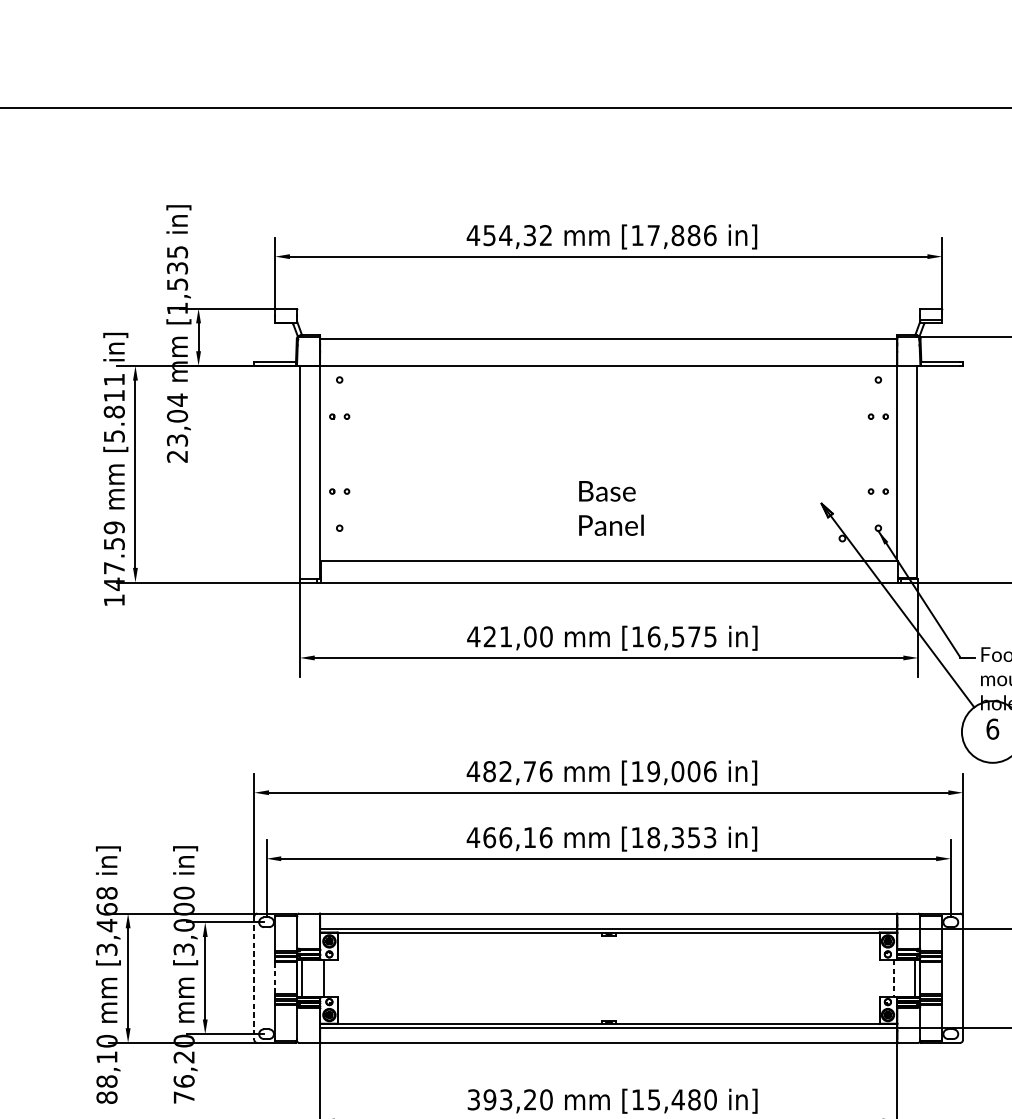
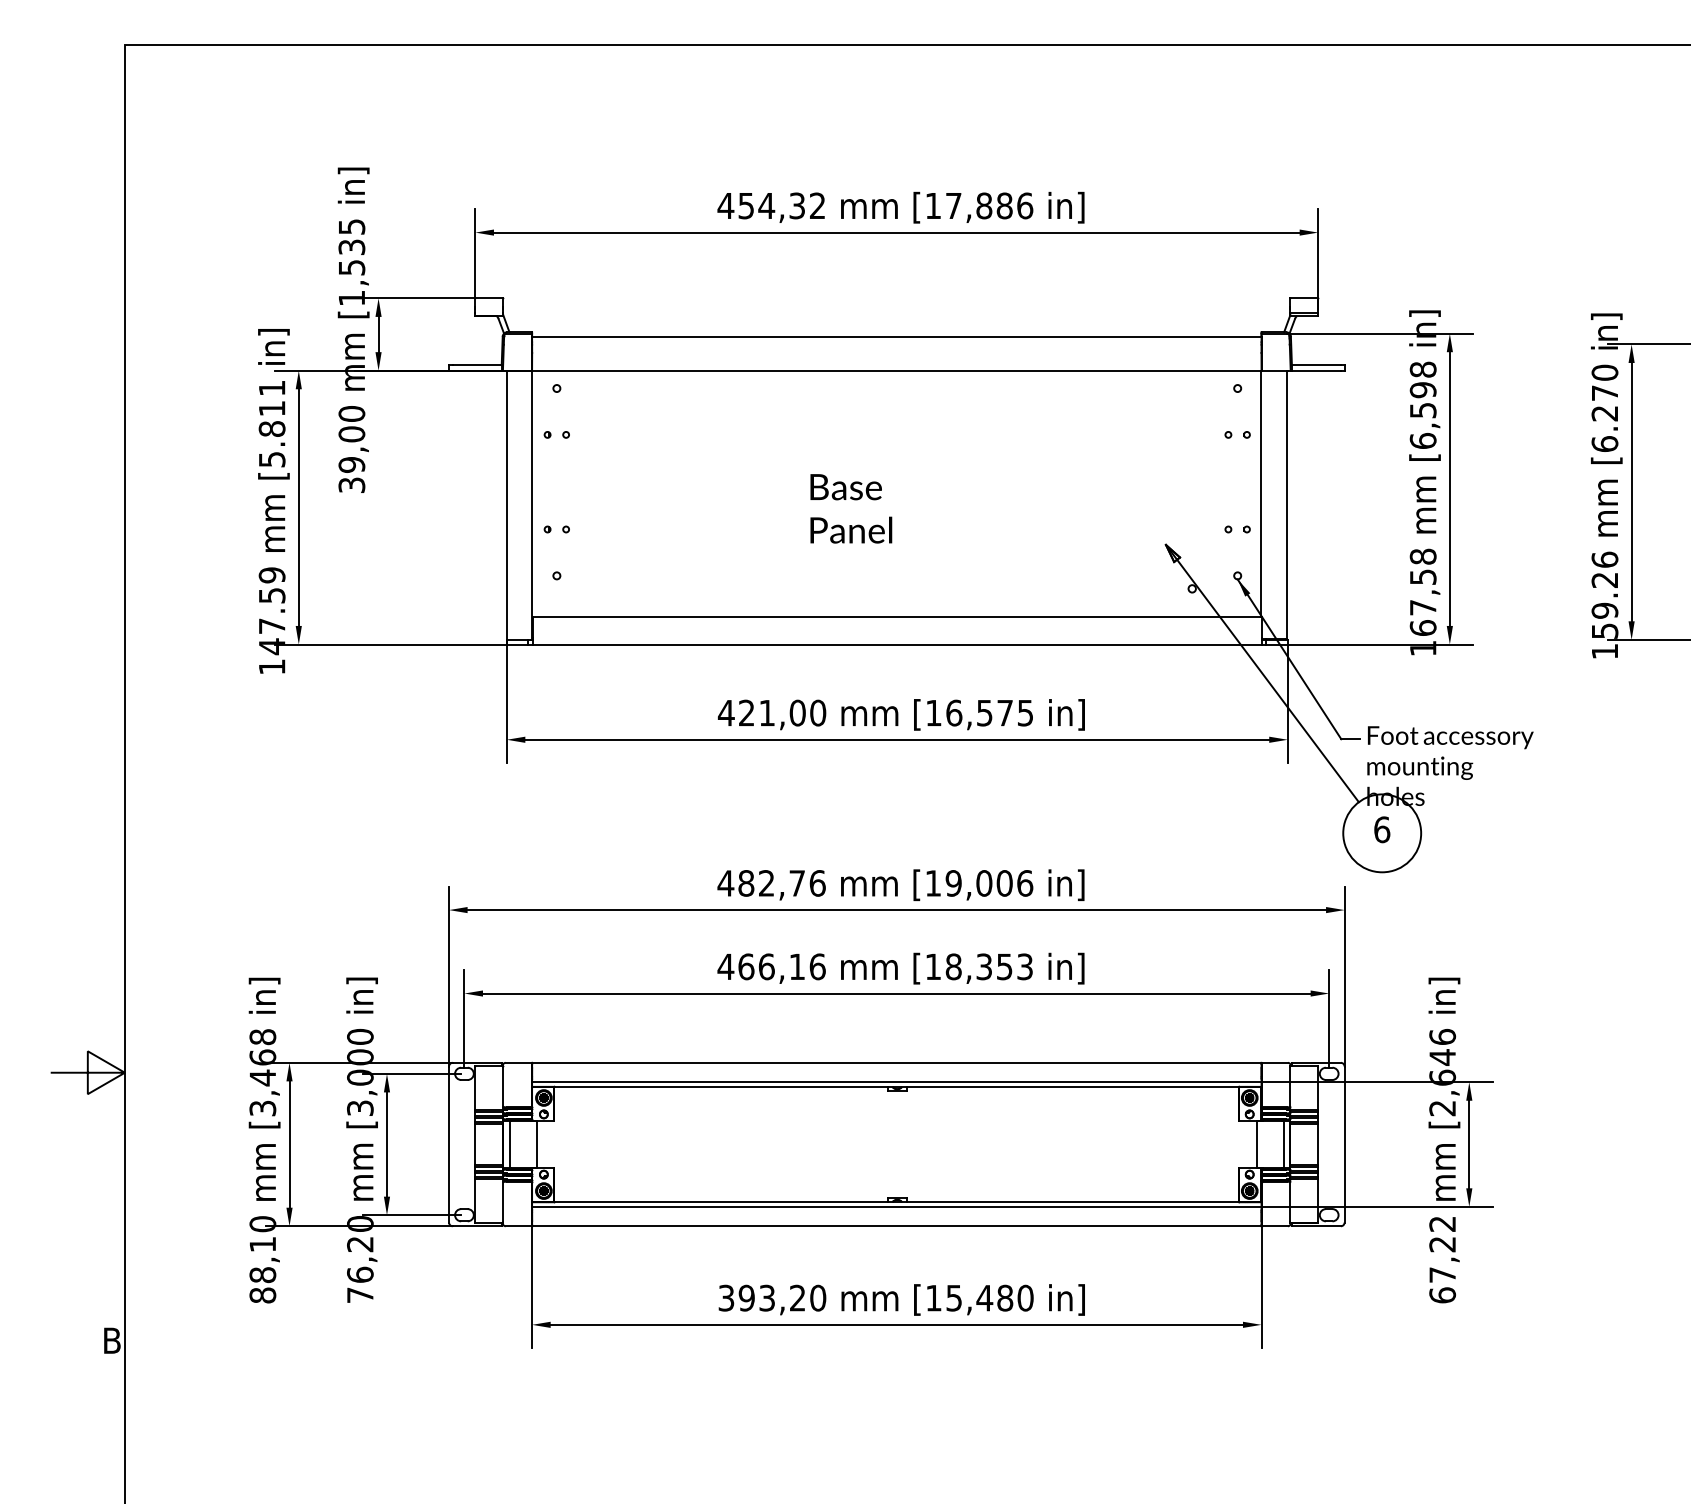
text: (177, 428) -> (351, 449), 23,04 -> 39,00
text: (611, 508) -> (851, 508), moved
line: (254, 979) -> (449, 1145), dashed -> solid
line: (275, 979) -> (475, 1145), dashed -> solid
line: (893, 979) -> (1256, 1145), dashed -> solid

